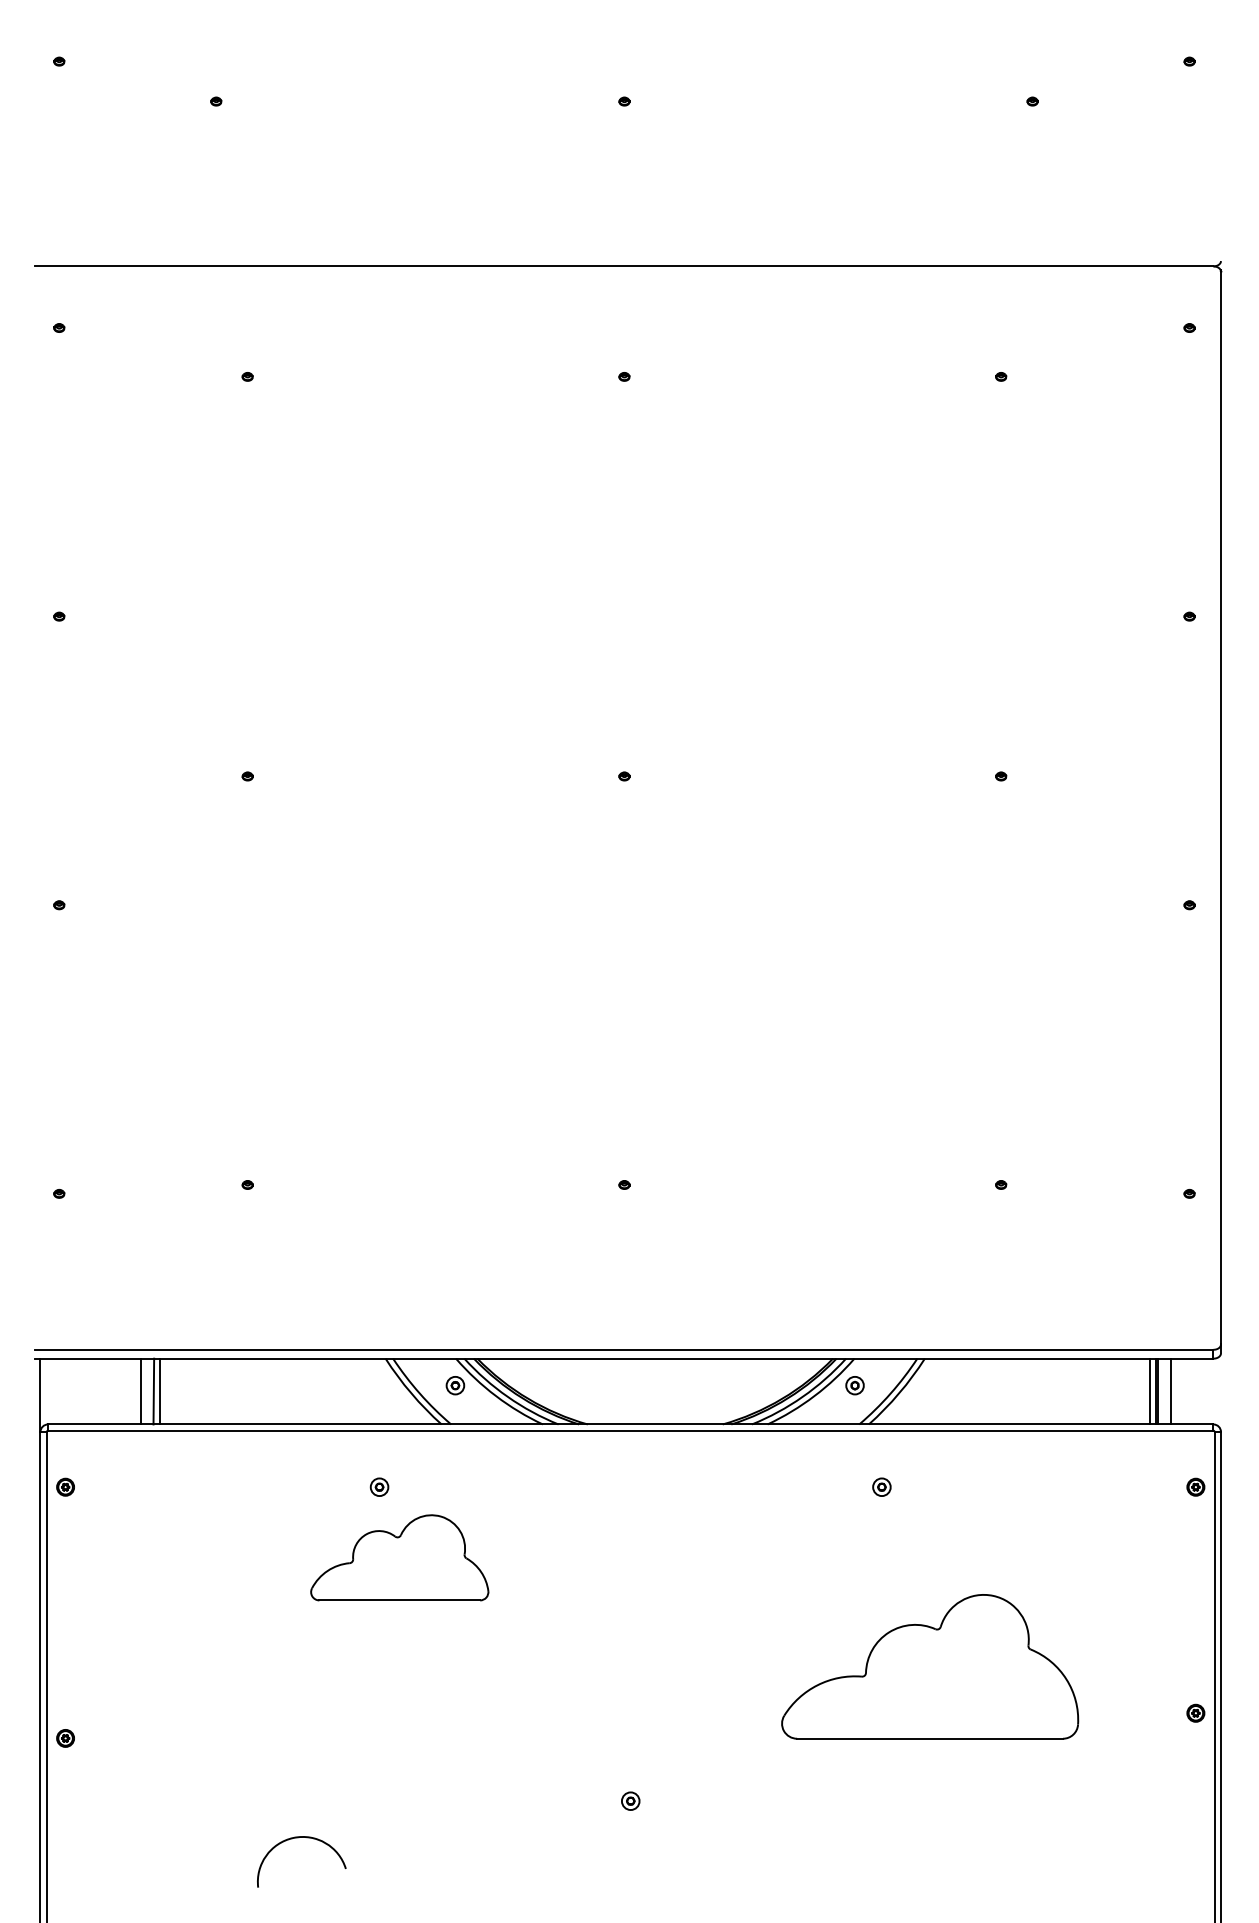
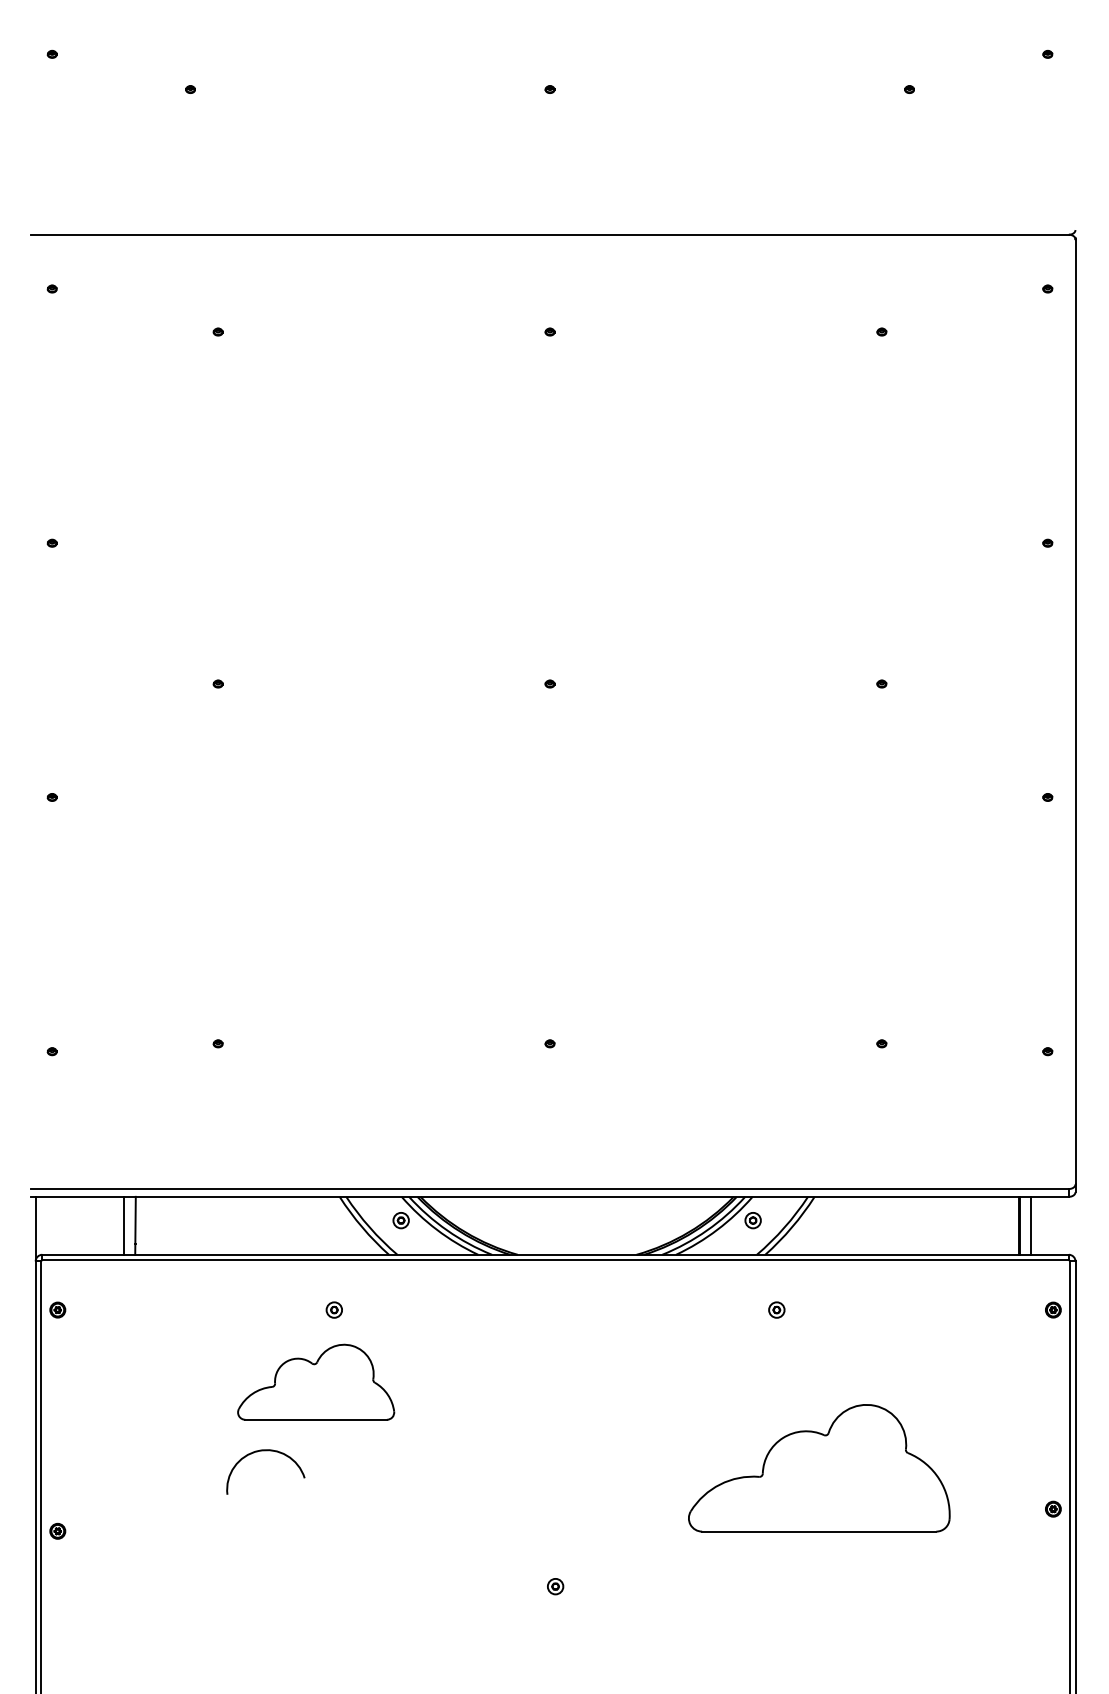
line: (160, 1391) -> (141, 1225), removed
line: (1150, 1391) -> (1013, 1225), removed
part: (400, 1556) -> (316, 1381), moved
arc: (301, 1838) -> (265, 1451), moved

